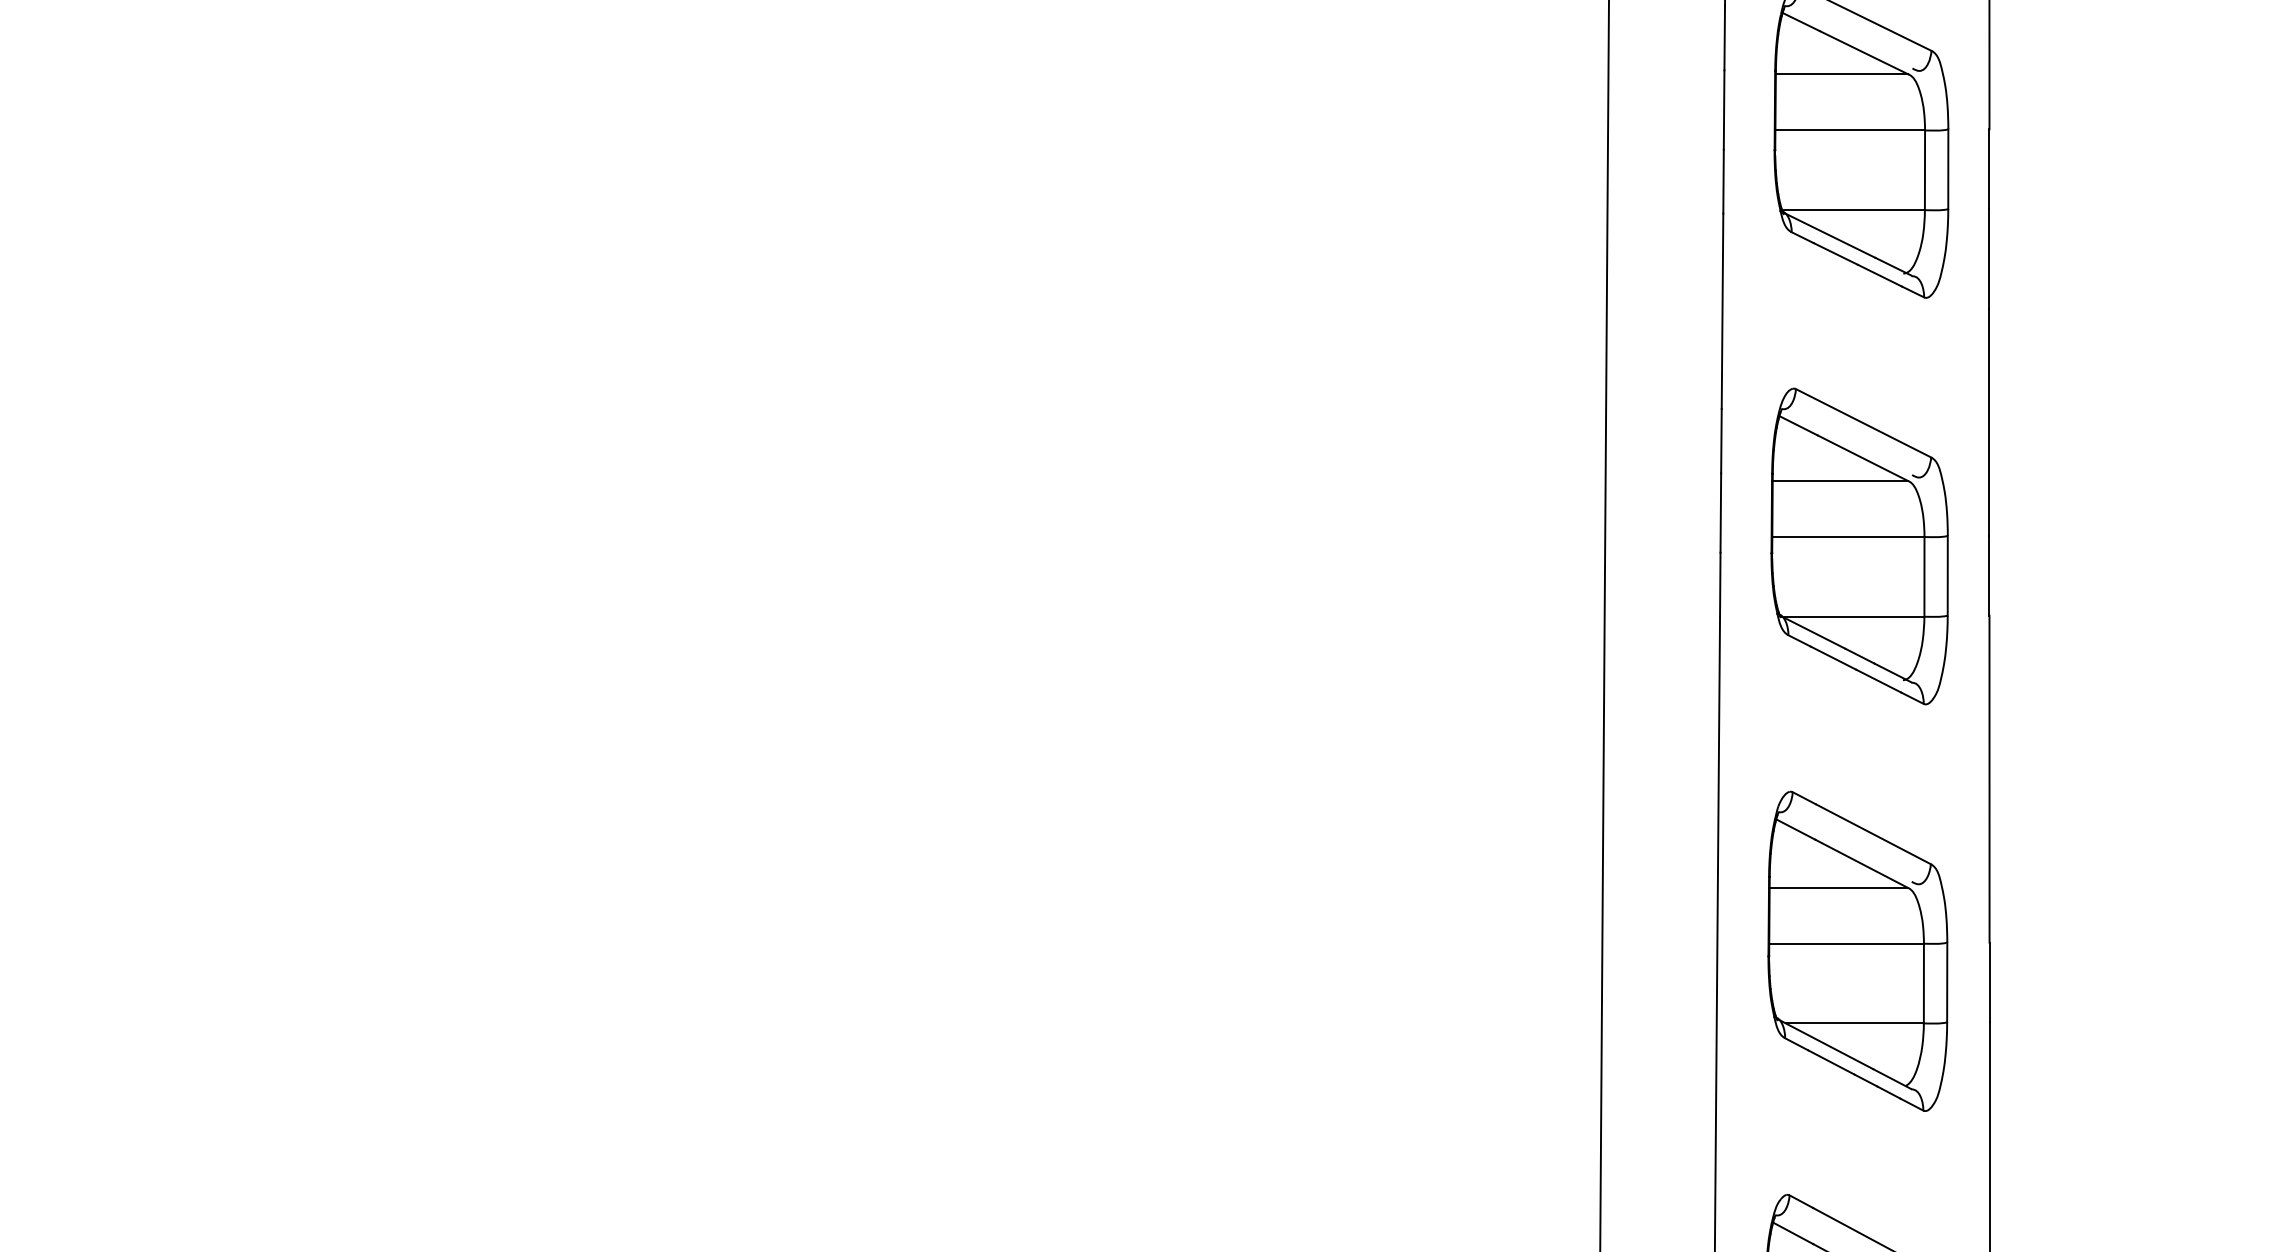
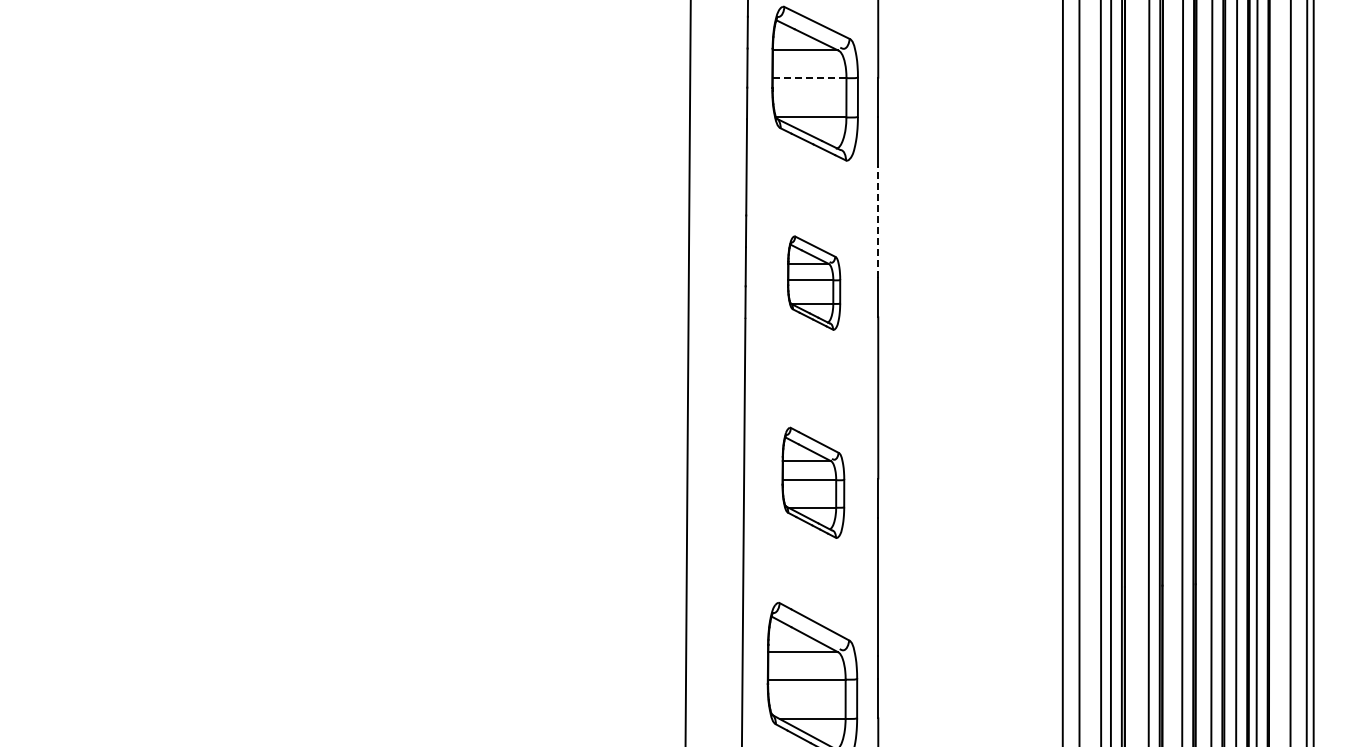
line: (1850, 131) -> (809, 78), solid -> dashed
line: (1989, 423) -> (878, 222), solid -> dashed
part: (1858, 544) -> (813, 282), size x0.6
part: (1858, 950) -> (813, 482), size x0.7

